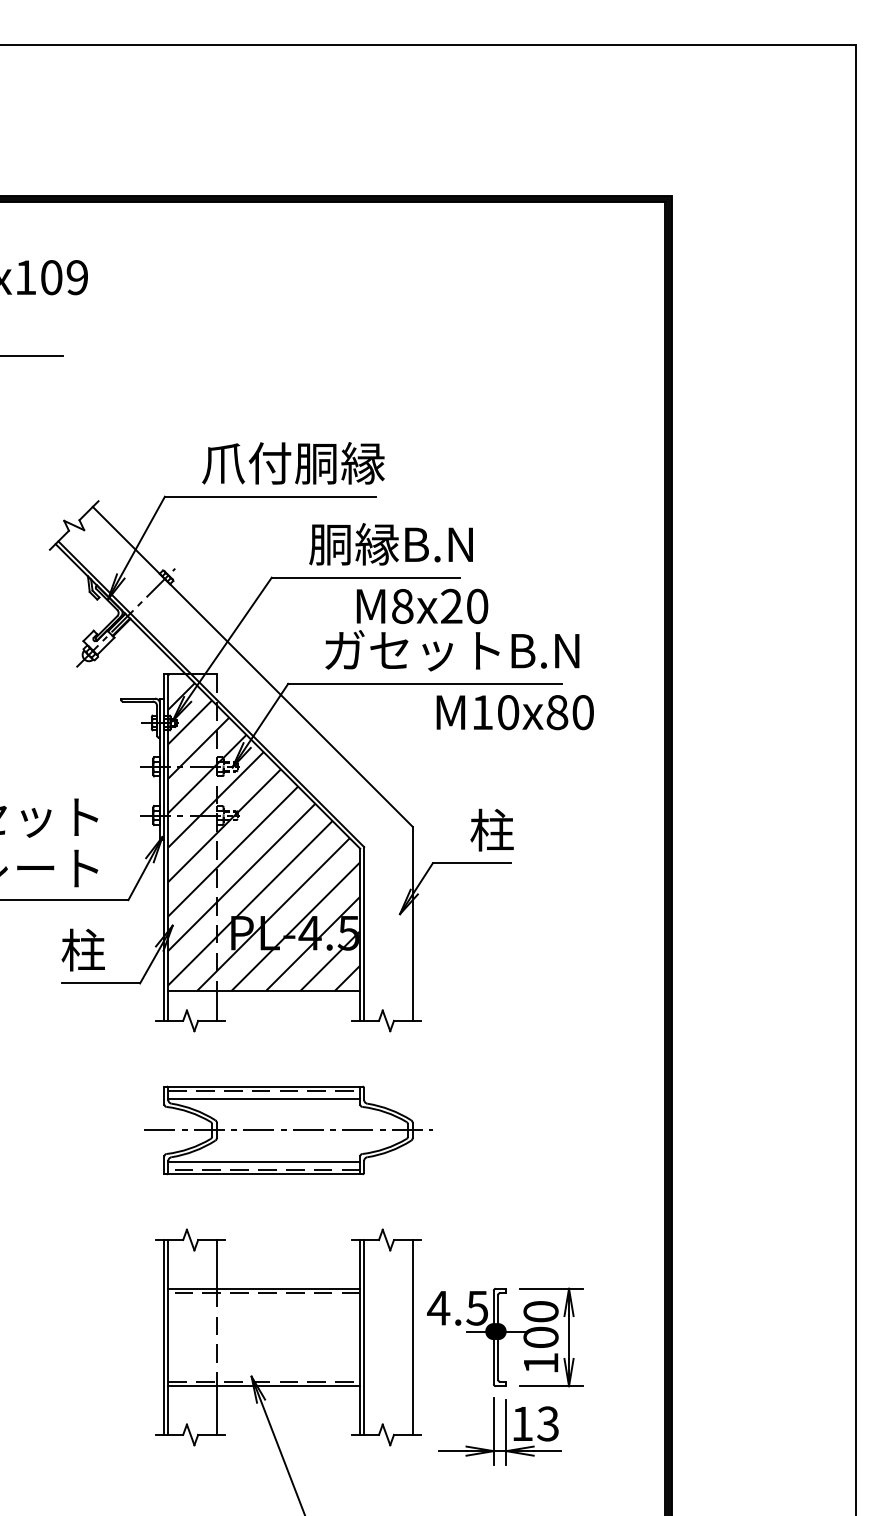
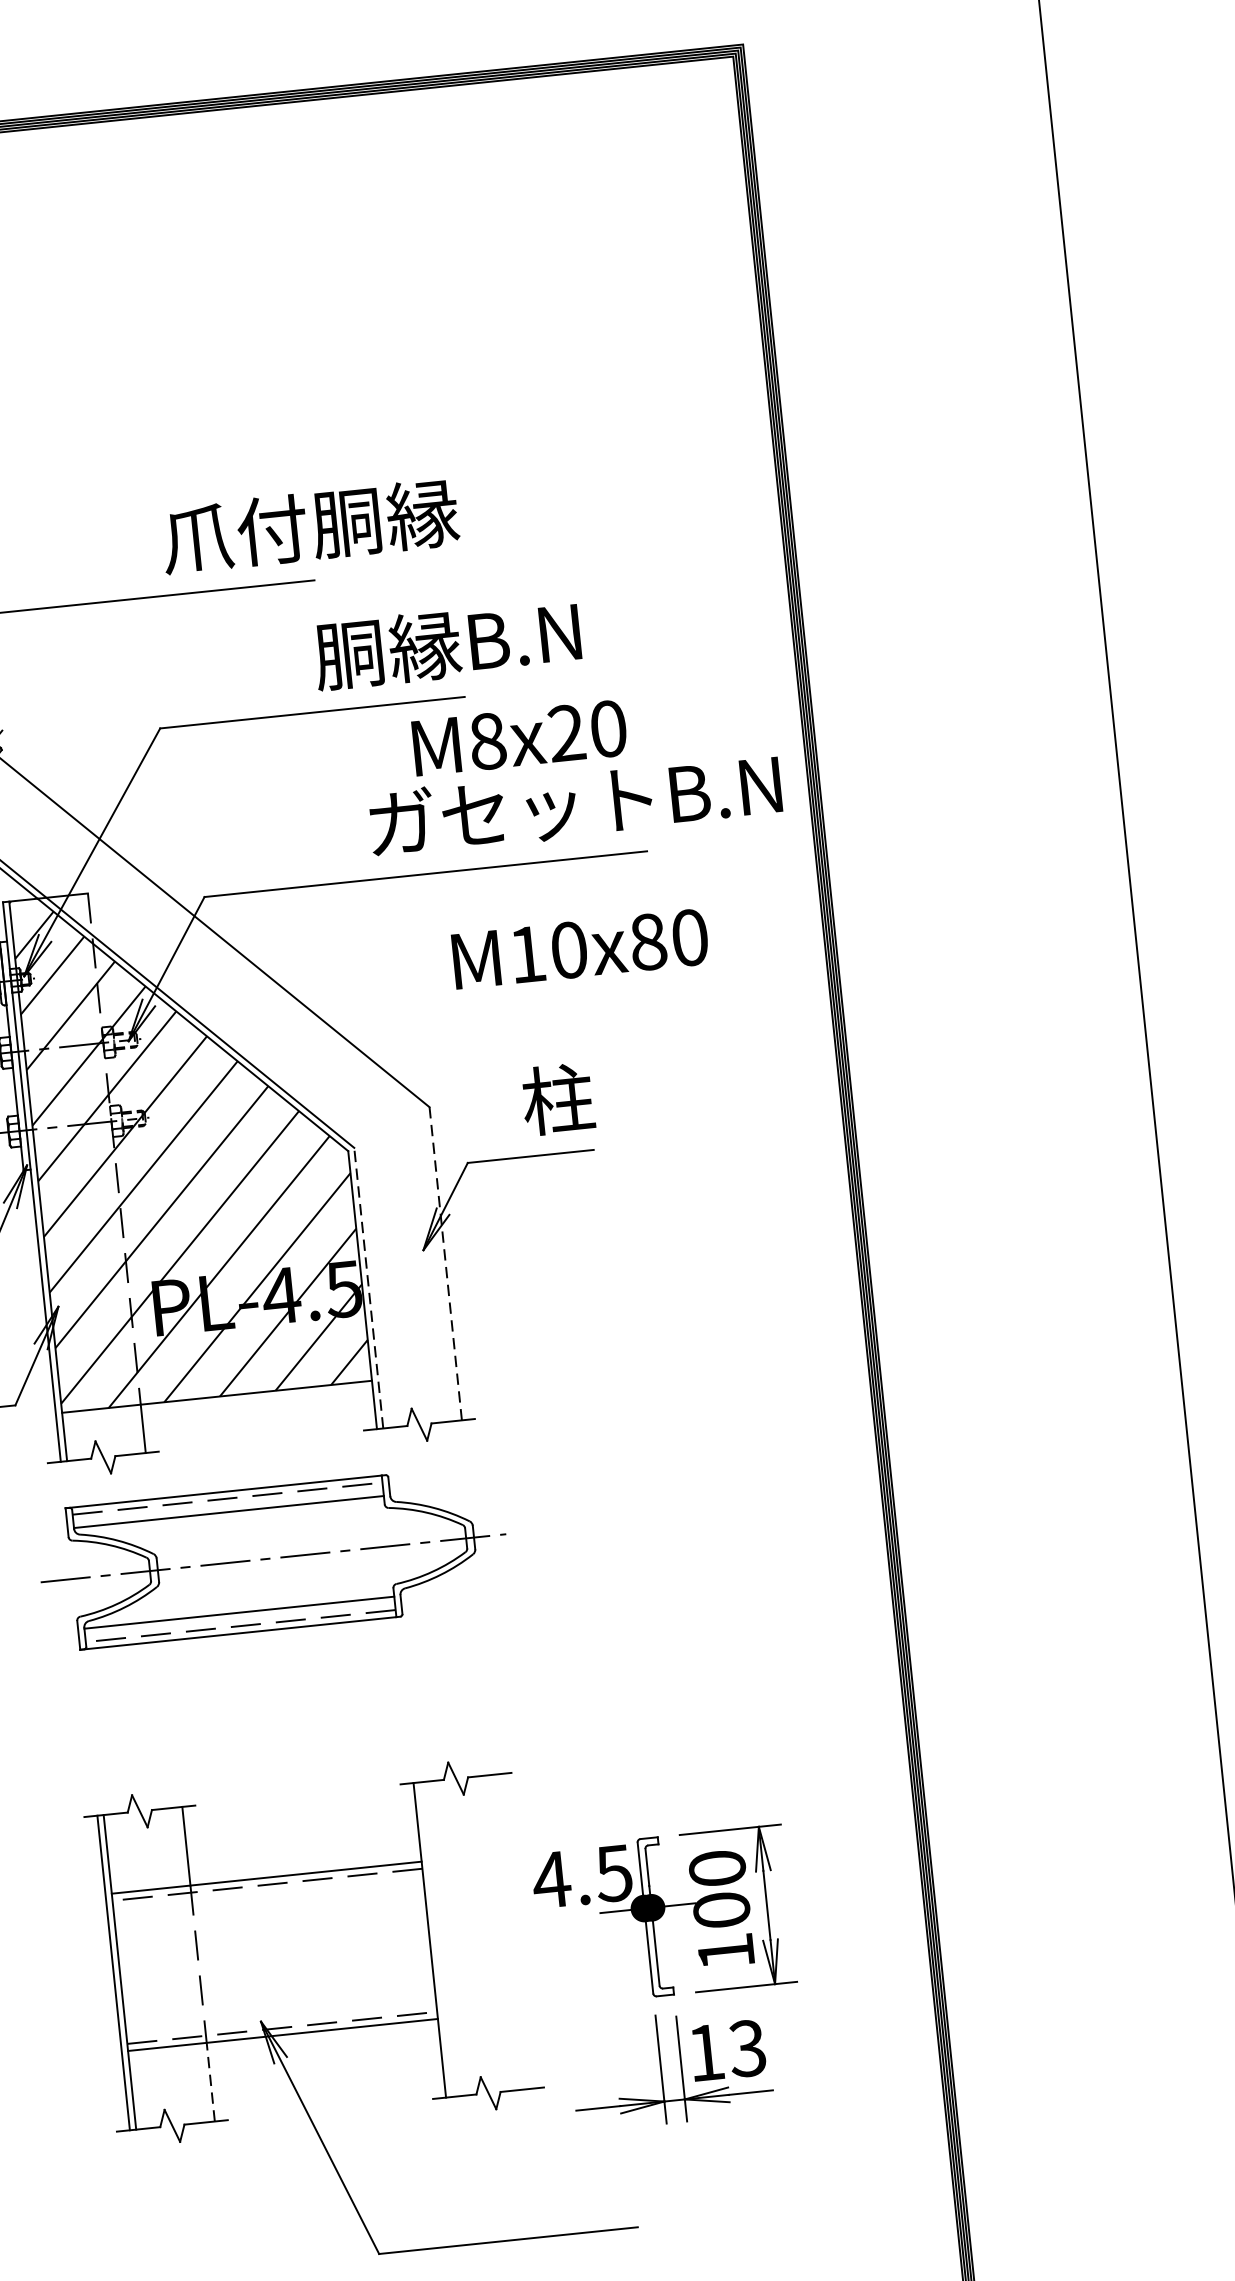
text: (293, 463) -> (310, 526), moved
text: (390, 544) -> (446, 644), moved
text: (452, 629) -> (572, 770), moved
text: (514, 712) -> (579, 949), moved
line: (412, 923) -> (445, 1263), solid -> dashed
line: (364, 933) -> (369, 1287), solid -> dashed
part: (288, 1130) -> (273, 1558), moved
line: (364, 1337) -> (436, 1939), removed
line: (412, 1337) -> (514, 1931), removed
line: (217, 1410) -> (211, 2082), solid -> dashed

